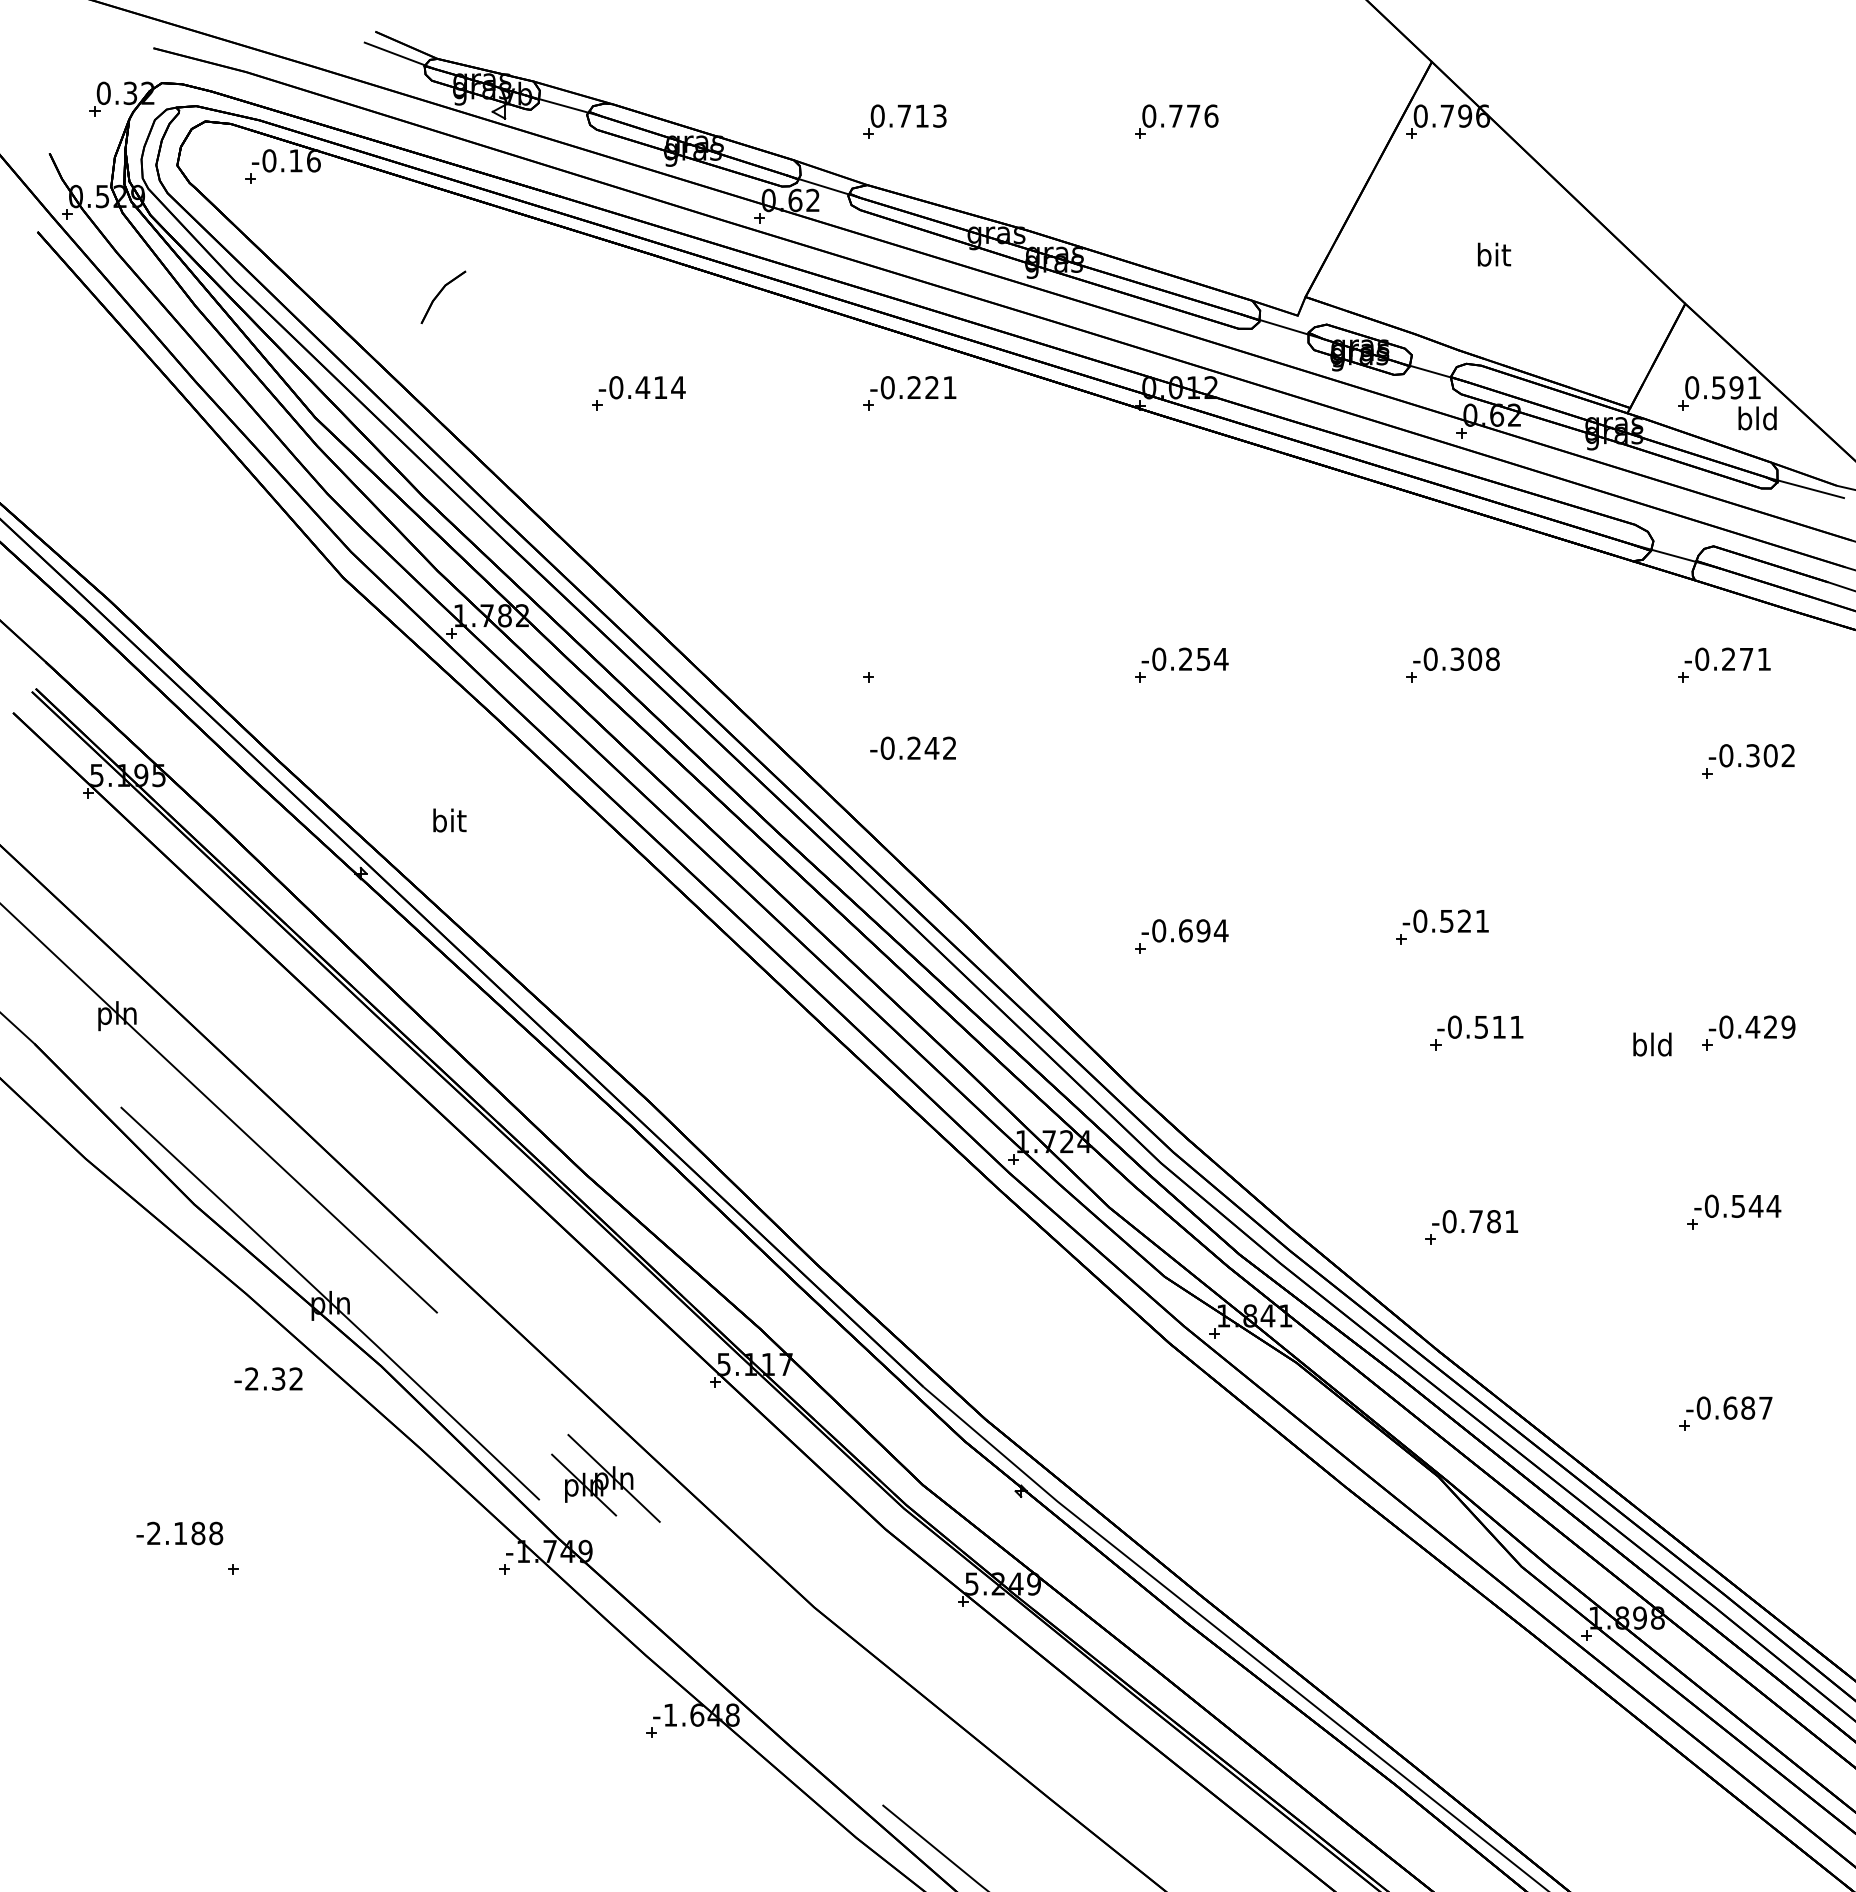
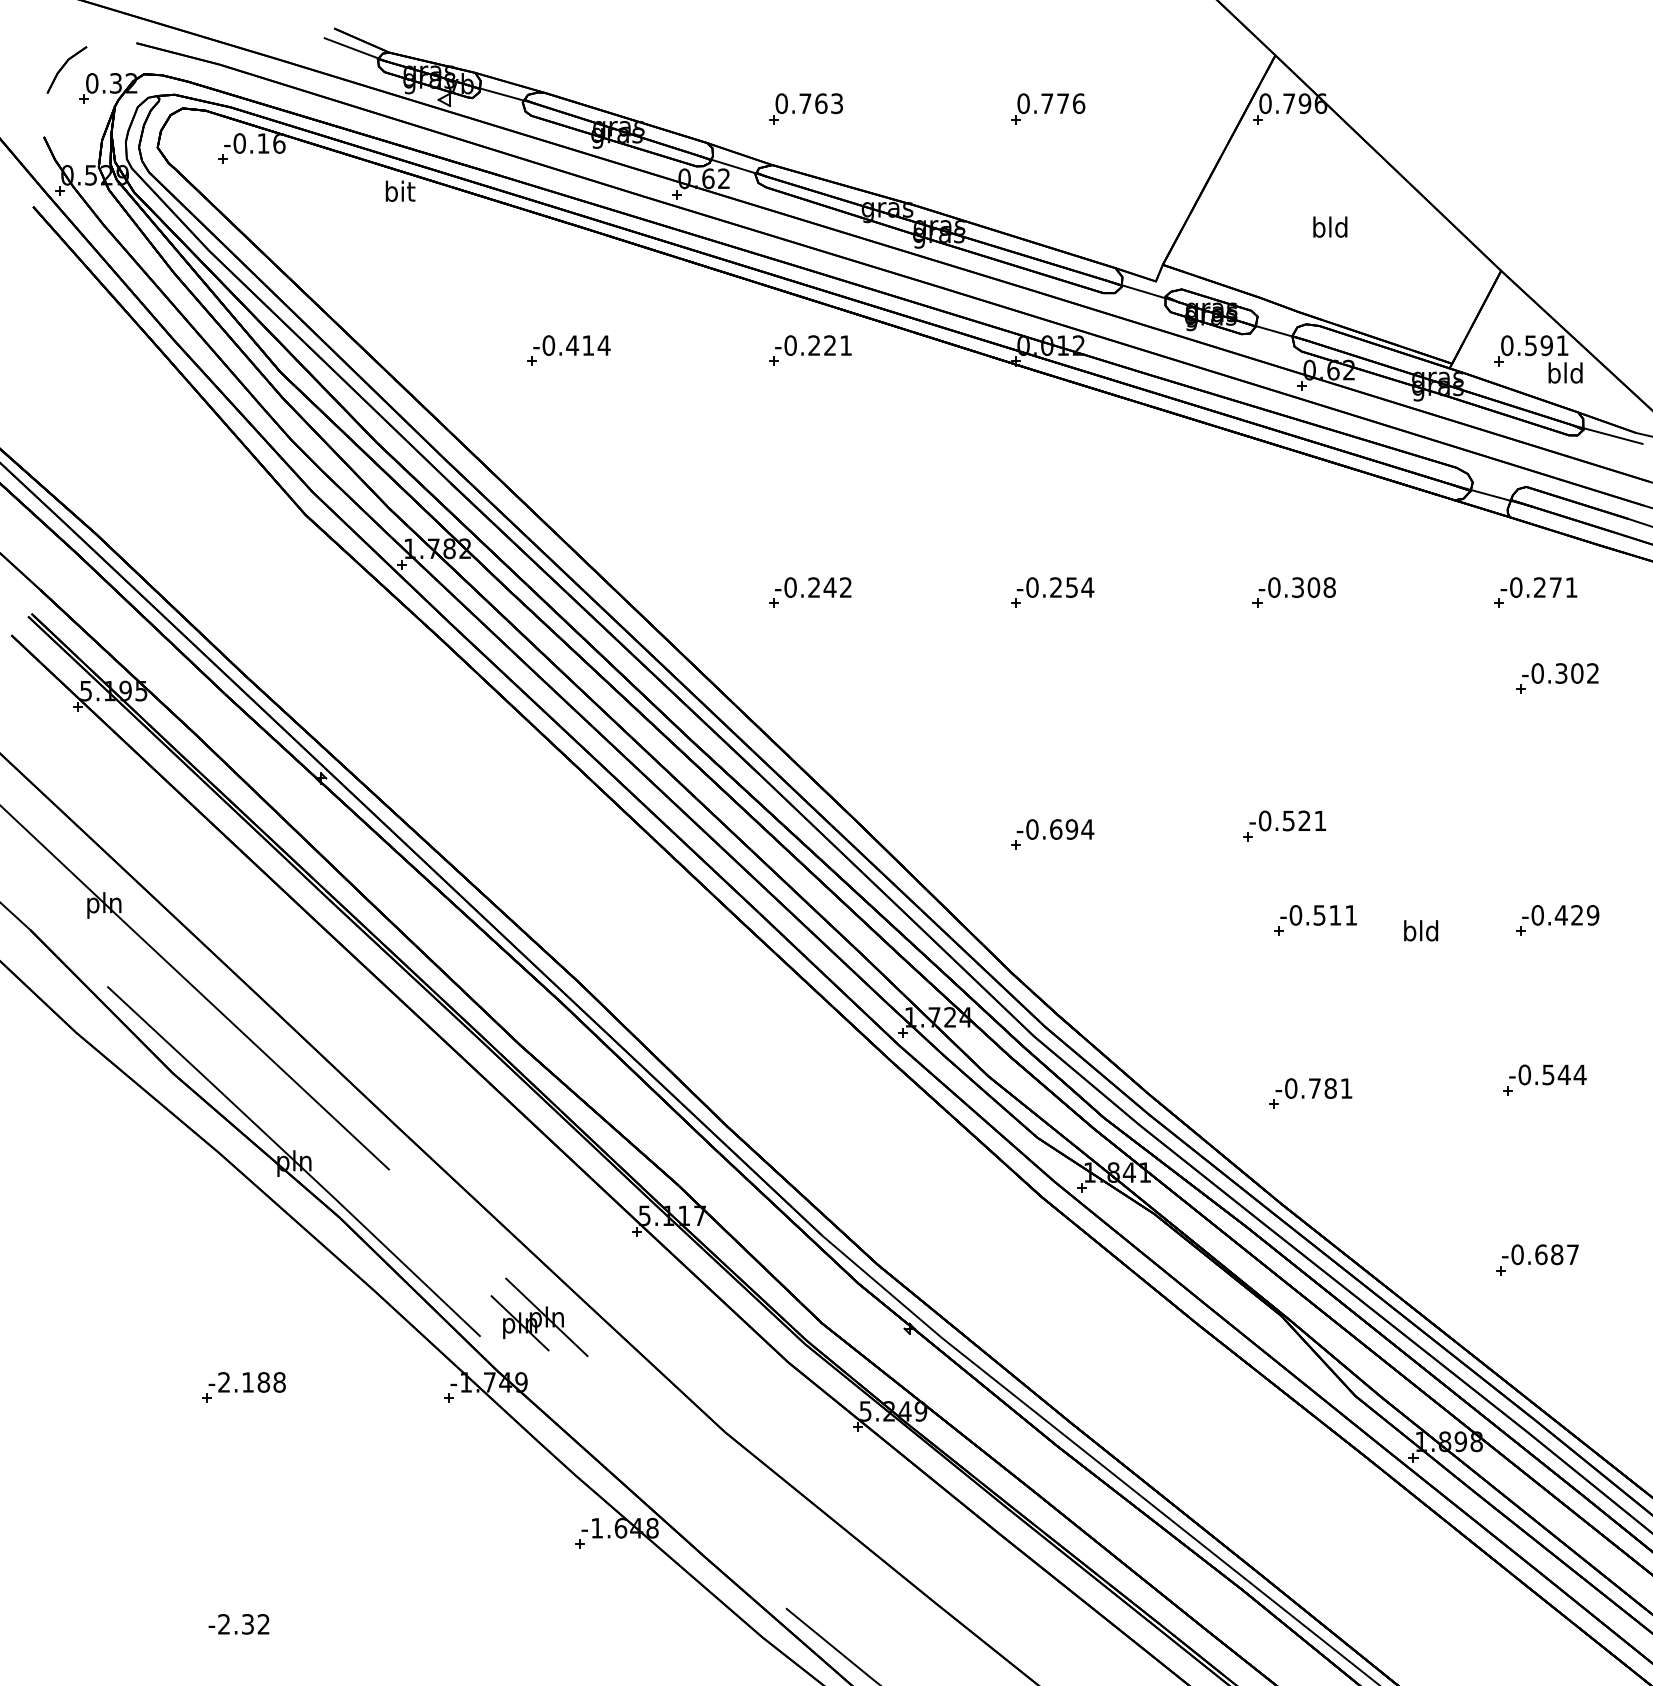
text: (922, 115) -> (821, 103), 0.713 -> 0.763
text: (1493, 254) -> (1330, 226), bit -> bld
part: (443, 297) -> (67, 70), moved
text: (912, 747) -> (812, 586), moved
text: (449, 820) -> (400, 191), moved
text: (1652, 1044) -> (1421, 930), moved
text: (268, 1378) -> (238, 1623), moved
text: (179, 1533) -> (246, 1382), moved

